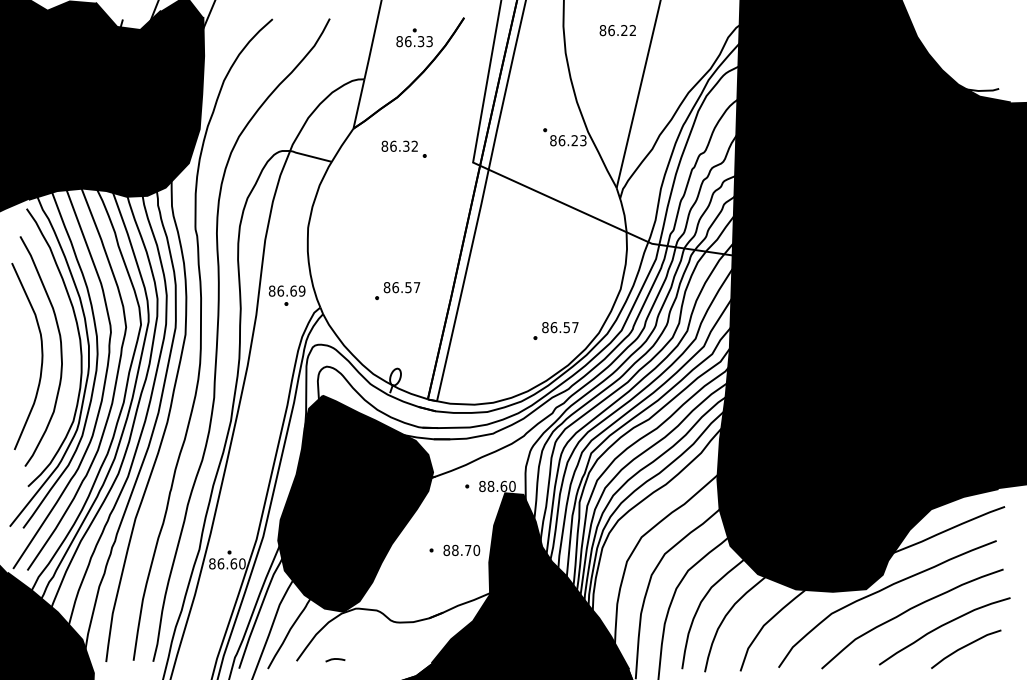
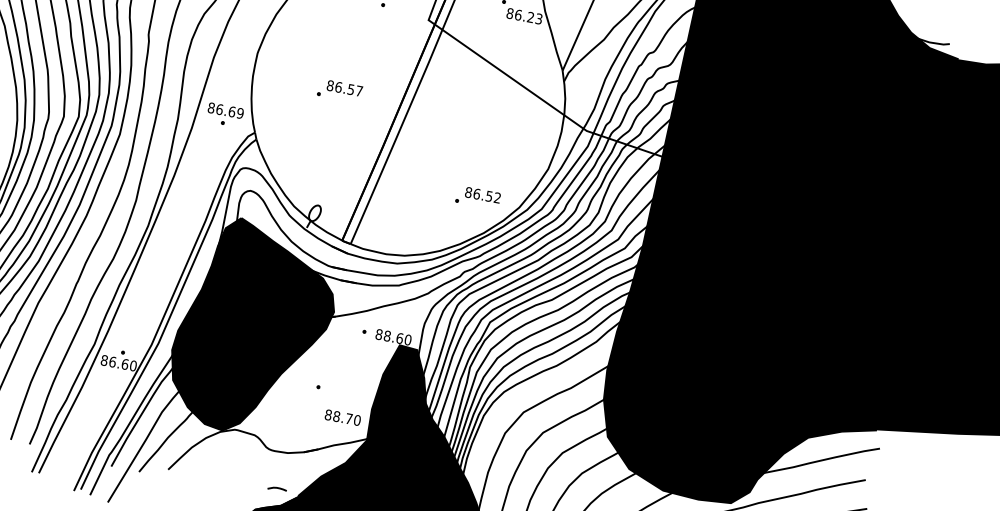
part: (397, 291) -> (339, 91), moved
text: (575, 327) -> (497, 197), 86.57 -> 86.52
text: (461, 550) -> (342, 417), moved
curve: (335, 659) -> (277, 488), moved

